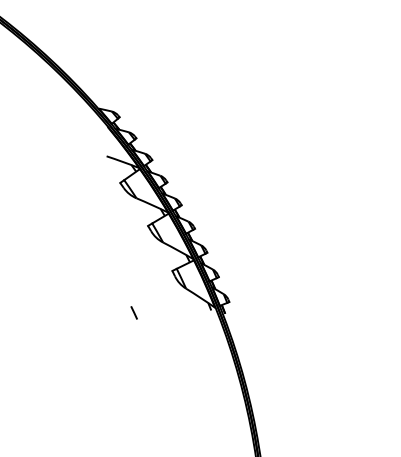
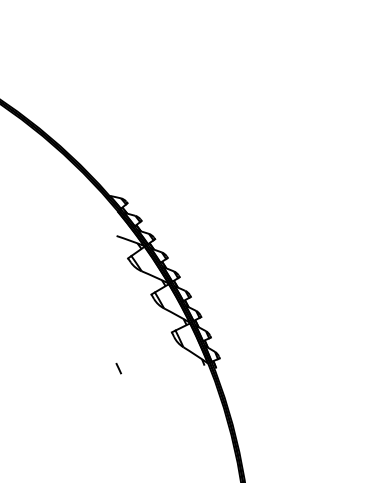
line: (133, 312) -> (118, 368), moved

